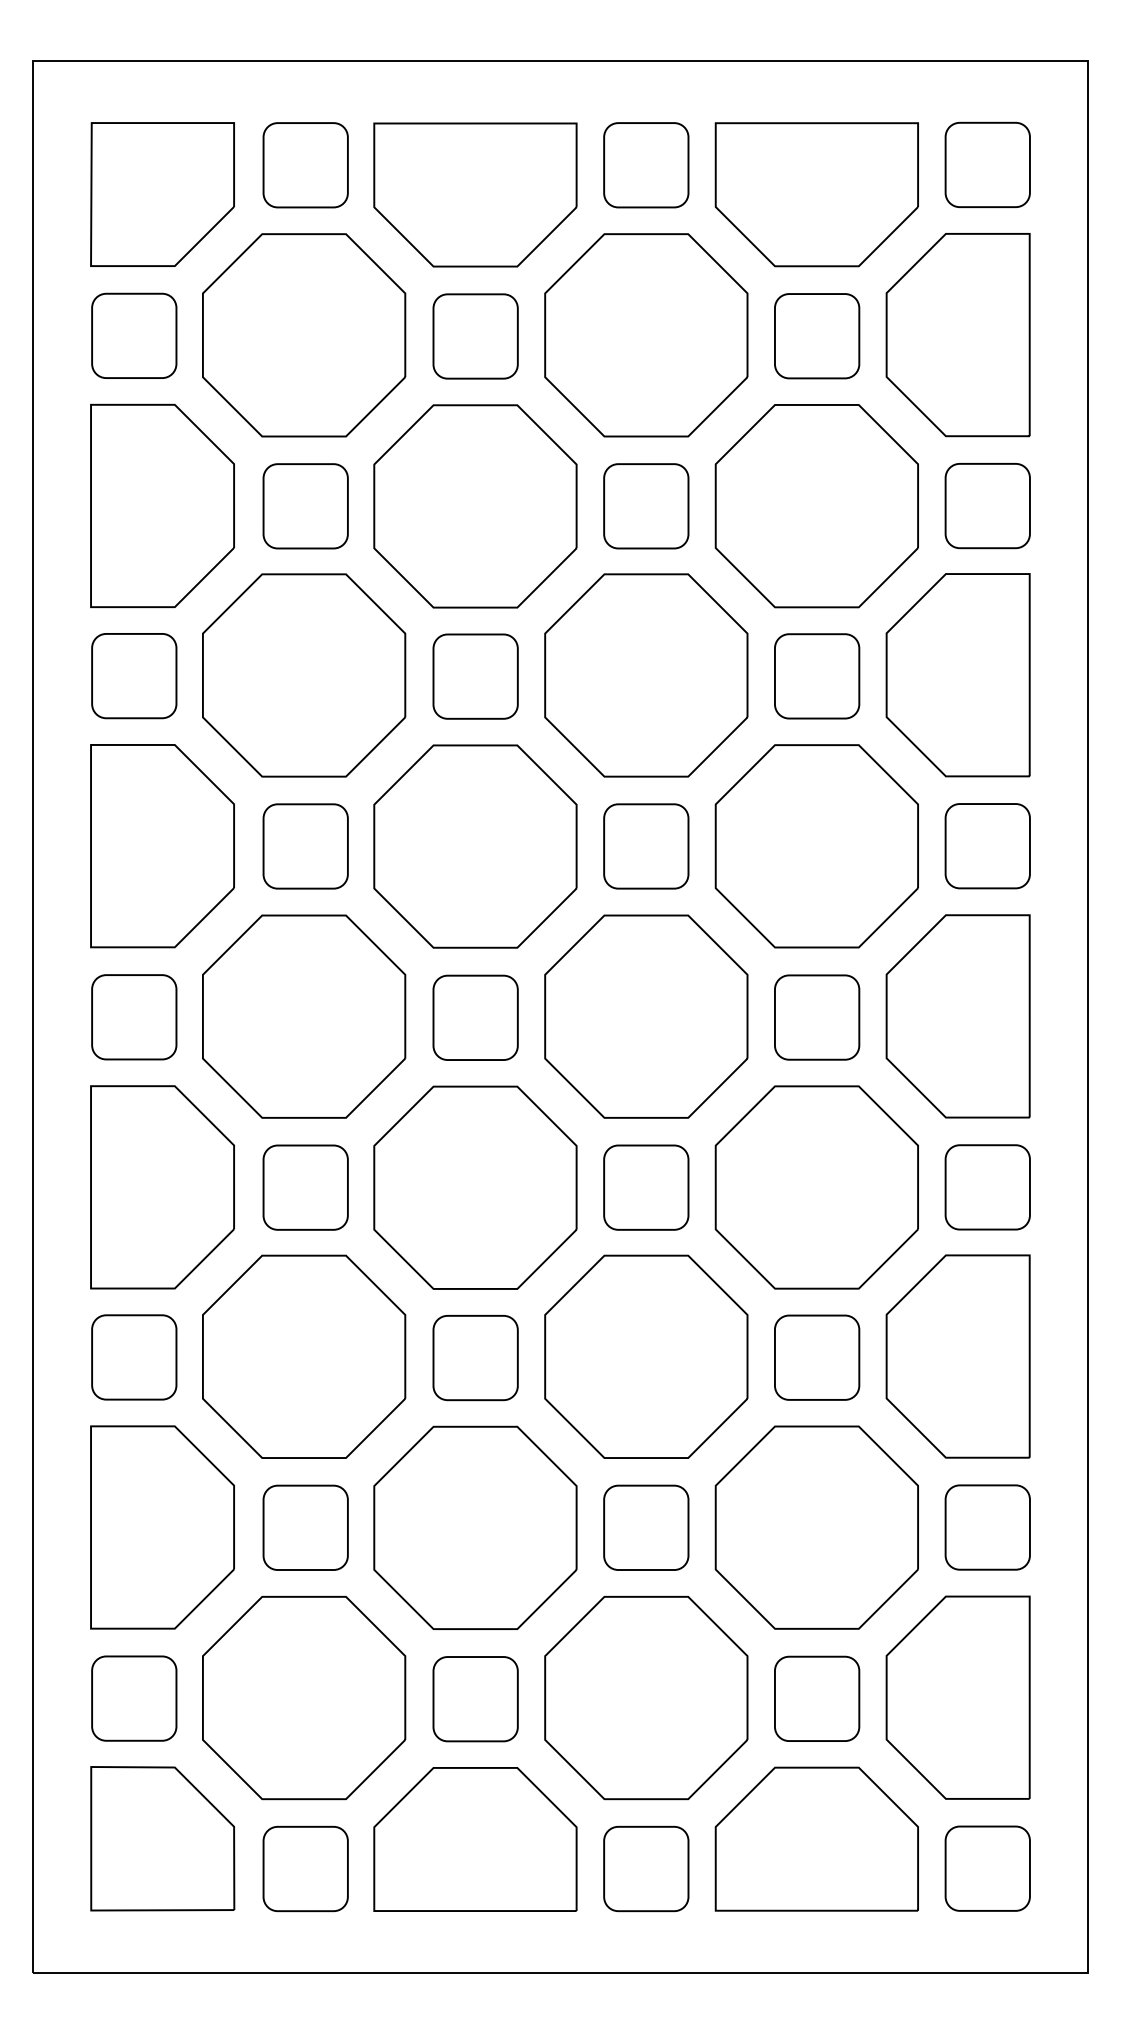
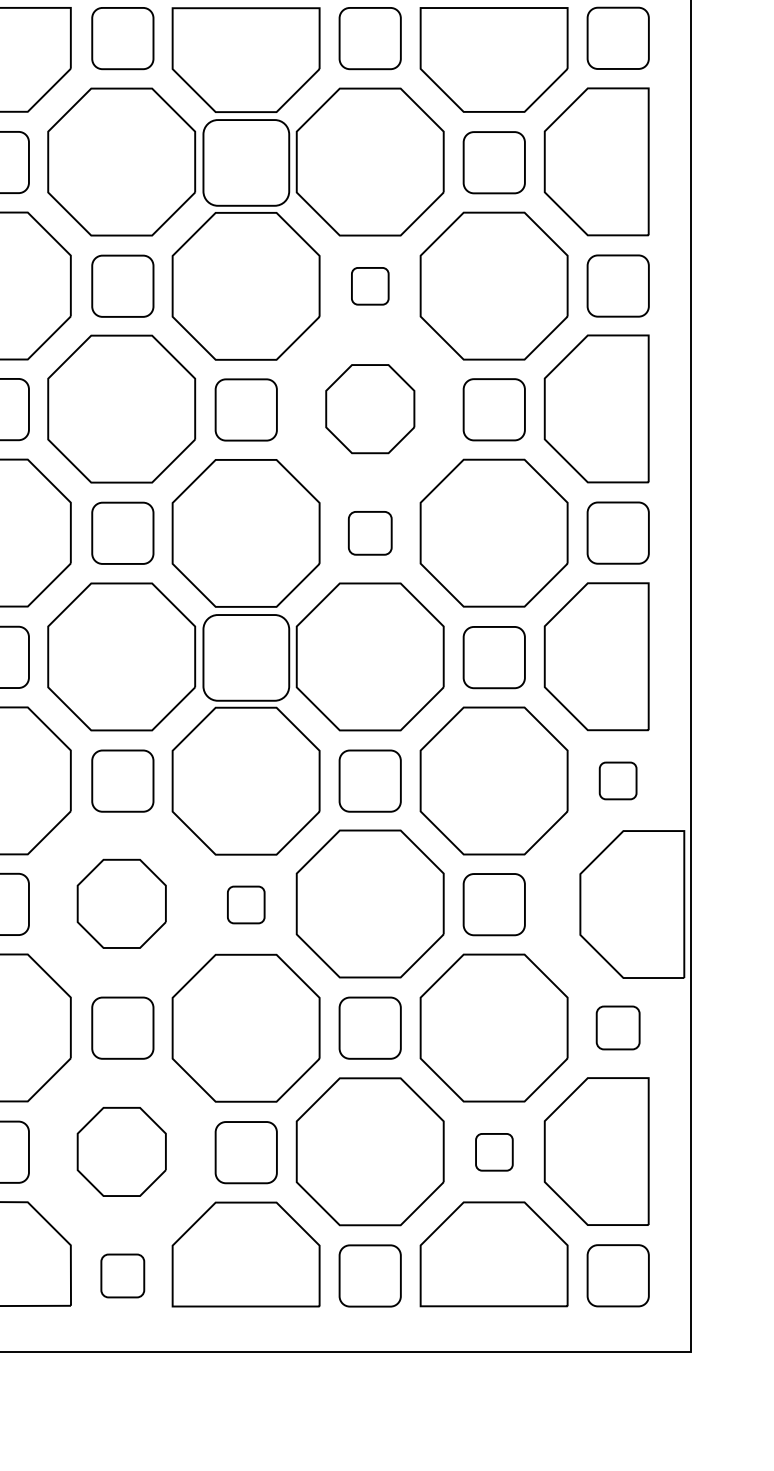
part: (475, 336) -> (246, 162), size x1.4
part: (646, 506) -> (370, 286), size x0.6
part: (646, 675) -> (370, 409), size x0.6
part: (646, 846) -> (370, 533), size x0.7
part: (475, 1017) -> (246, 657), size x1.4
part: (987, 1187) -> (618, 781), size x0.6
part: (304, 1356) -> (121, 903), size x0.6
part: (957, 1356) -> (631, 904), moved
part: (475, 1358) -> (246, 905), size x0.6
part: (987, 1527) -> (618, 1027), size x0.7
part: (304, 1698) -> (121, 1152), size x0.6
part: (817, 1698) -> (494, 1152), size x0.6
part: (305, 1868) -> (122, 1275), size x0.7

